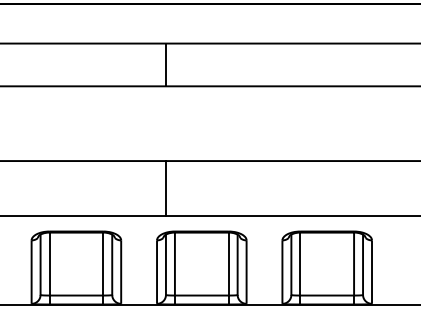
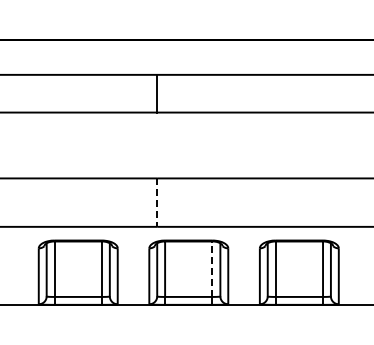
line: (166, 189) -> (157, 203), solid -> dashed
line: (228, 264) -> (212, 269), solid -> dashed

